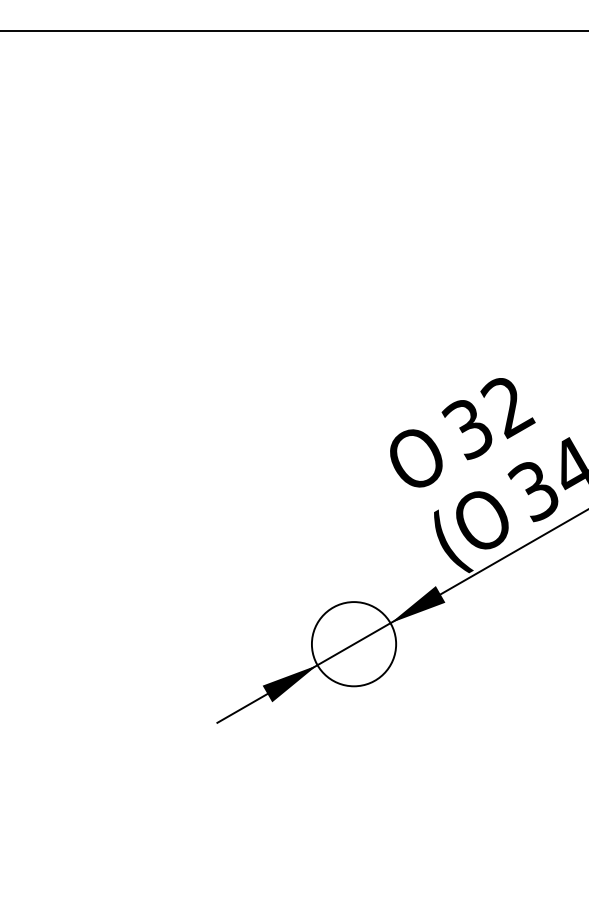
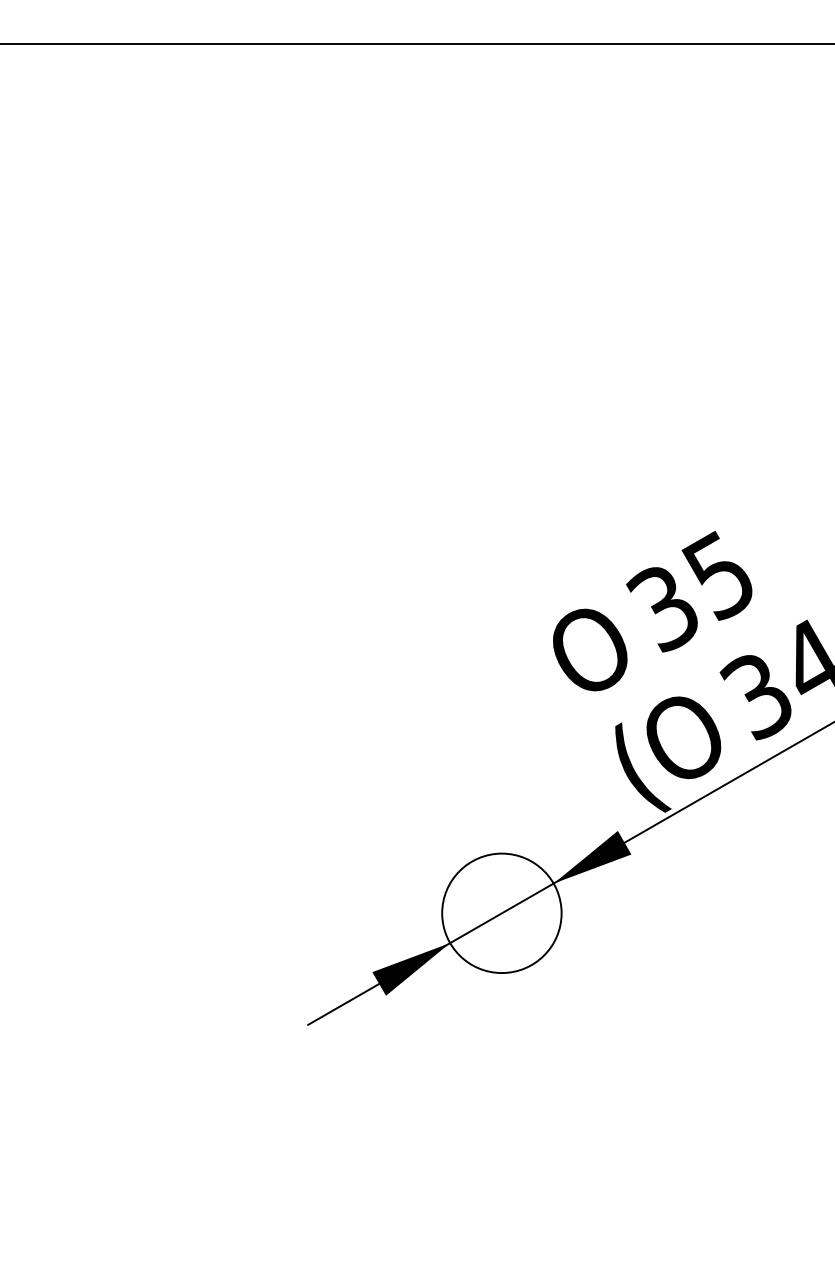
text: (508, 406) -> (720, 576), 32 -> 35

